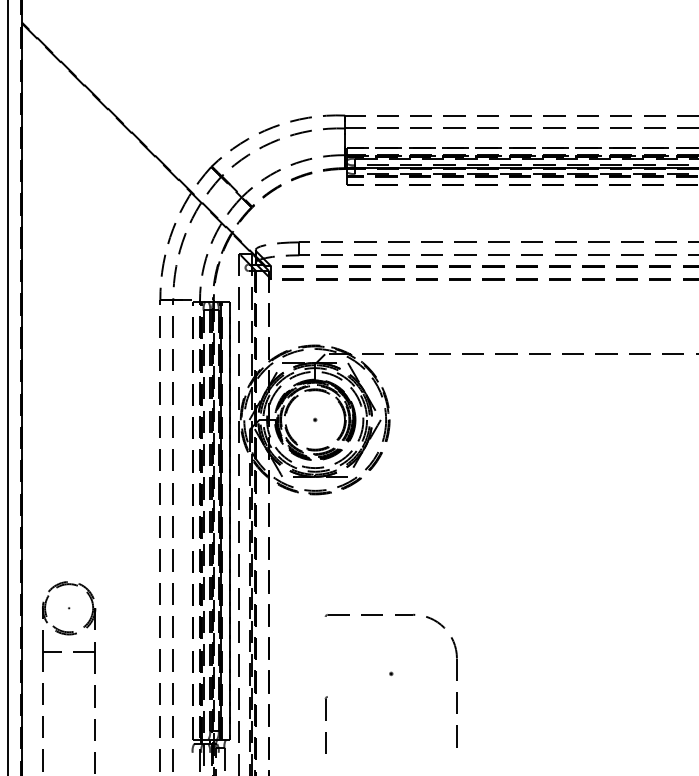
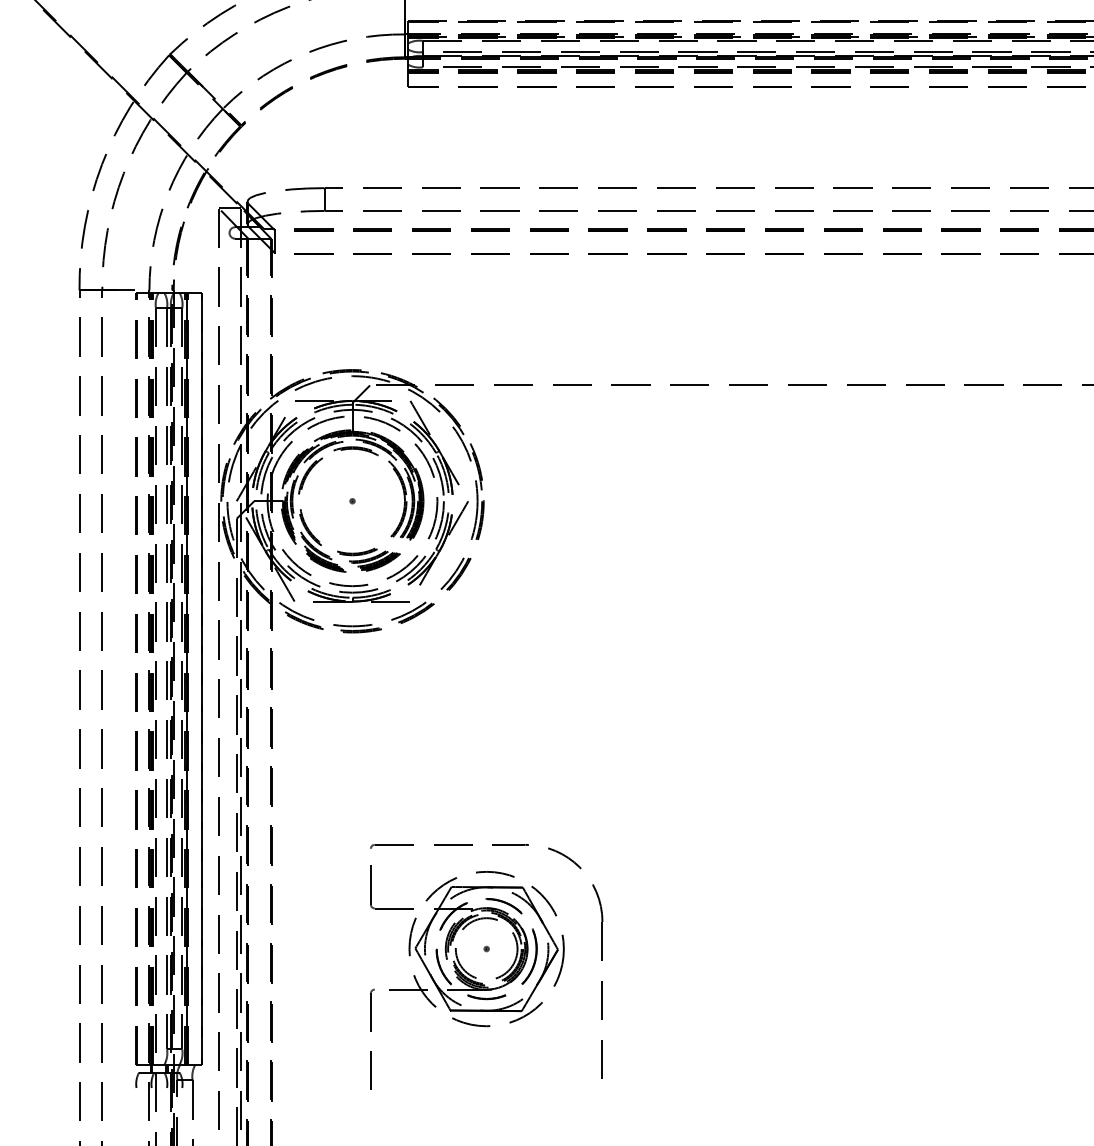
part: (379, 672) -> (465, 946), added

